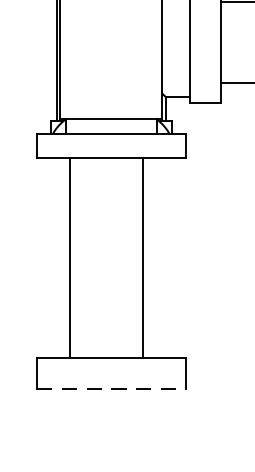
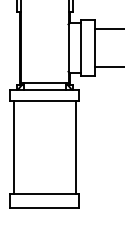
line: (69, 257) -> (13, 147), moved
line: (142, 257) -> (75, 147), moved
line: (112, 389) -> (45, 208), dashed -> solid

